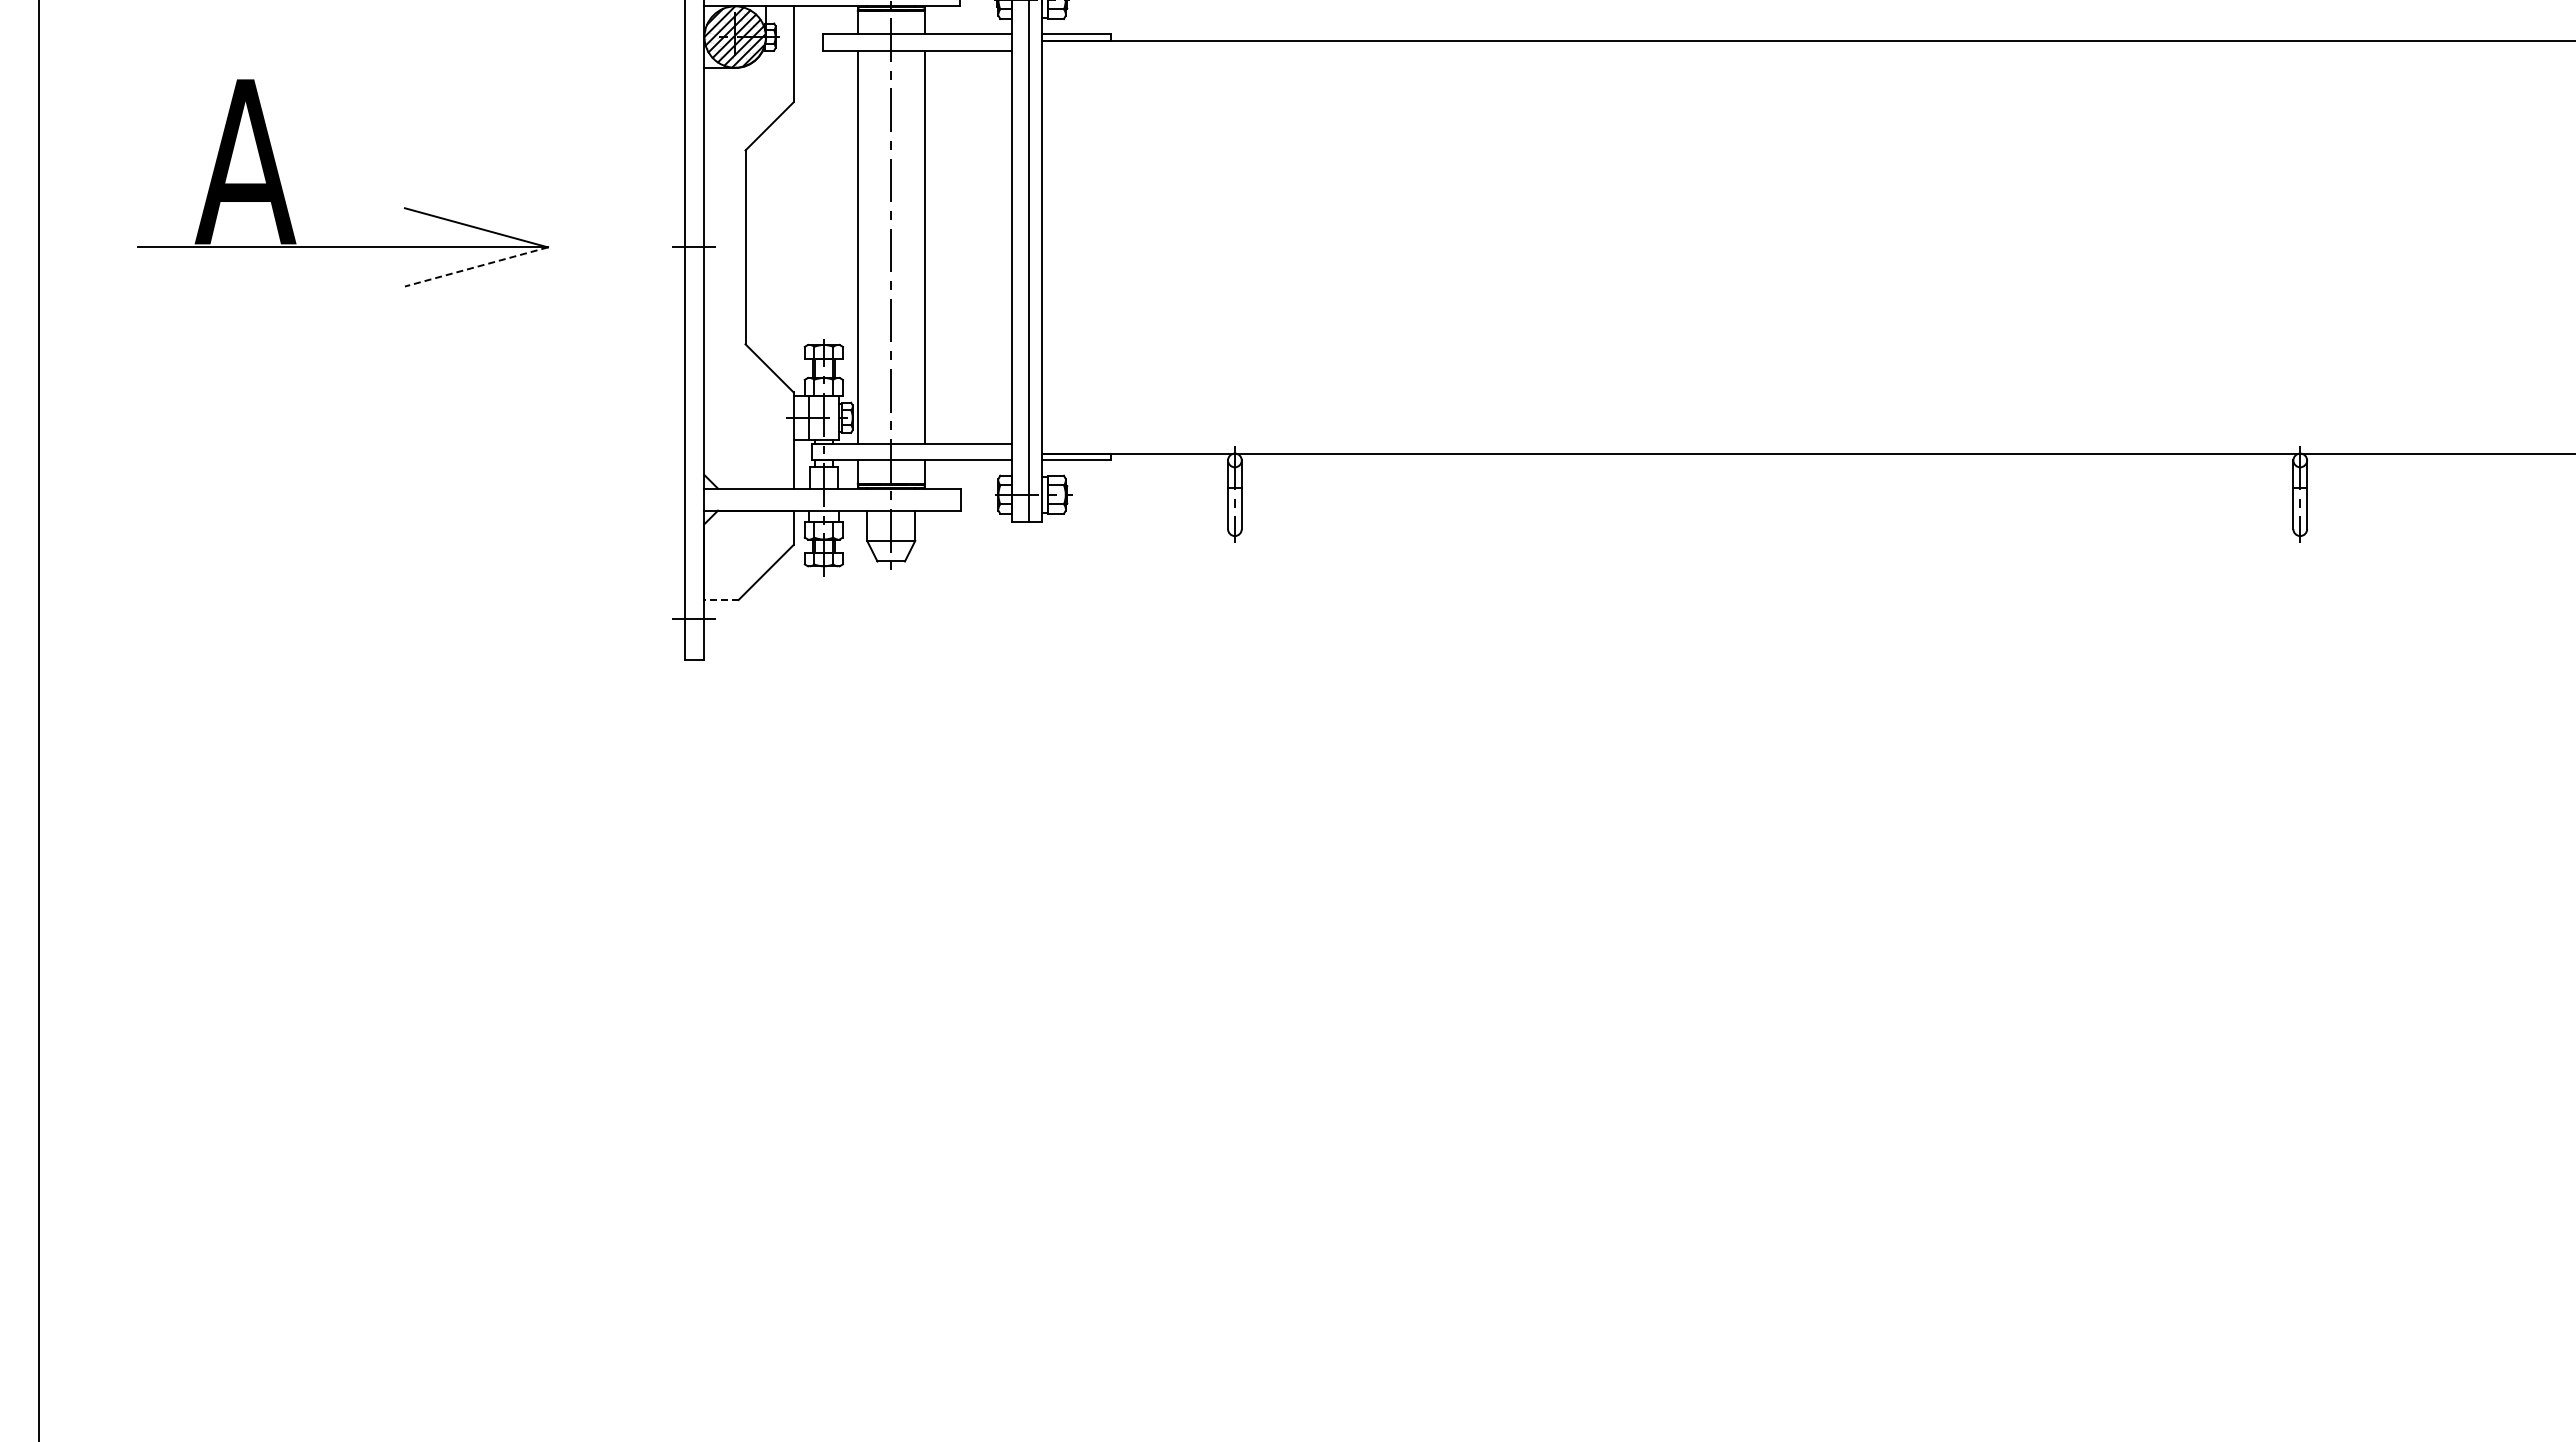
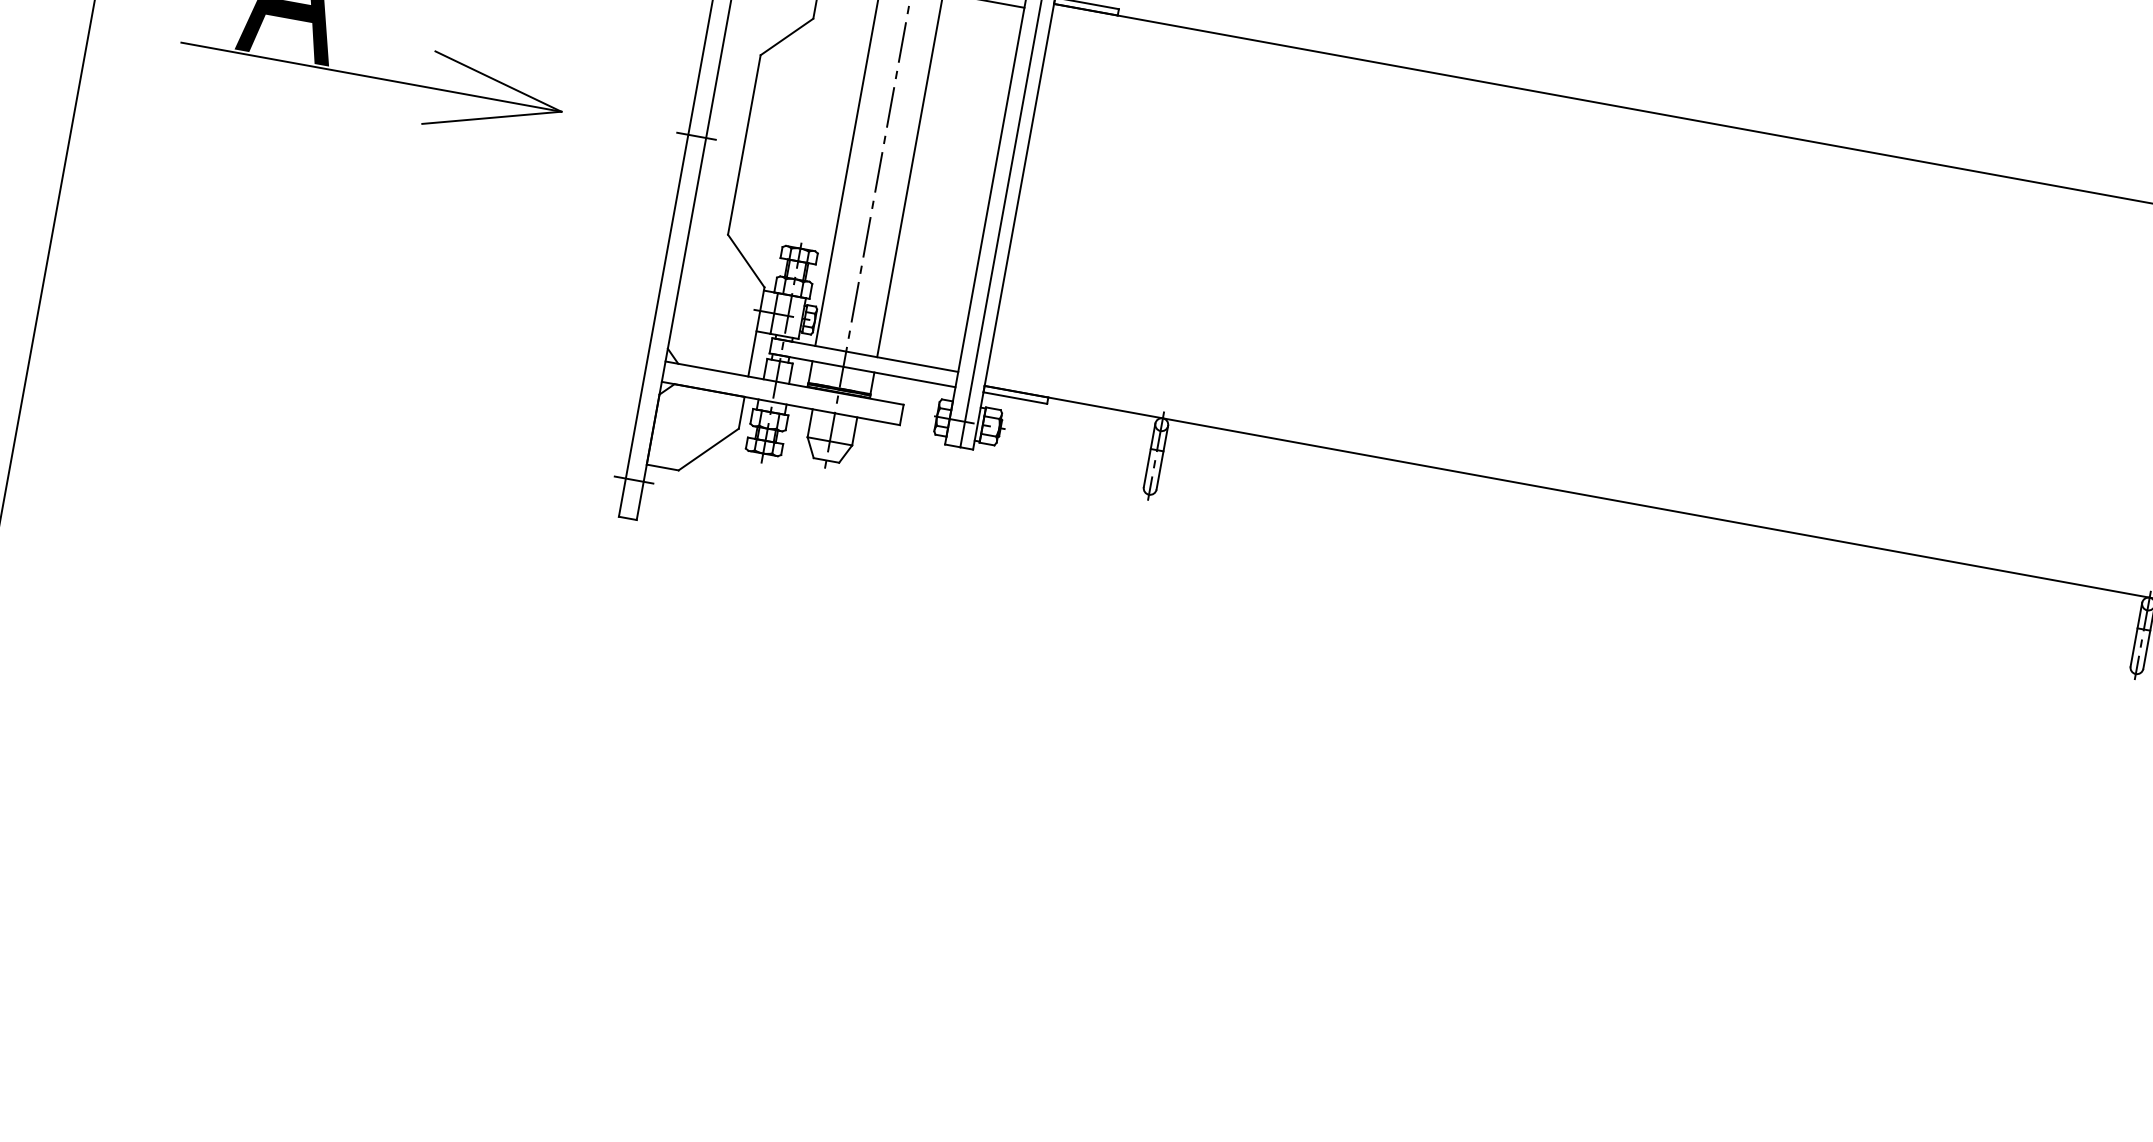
line: (476, 267) -> (491, 118), dashed -> solid
line: (720, 599) -> (661, 466), dashed -> solid

